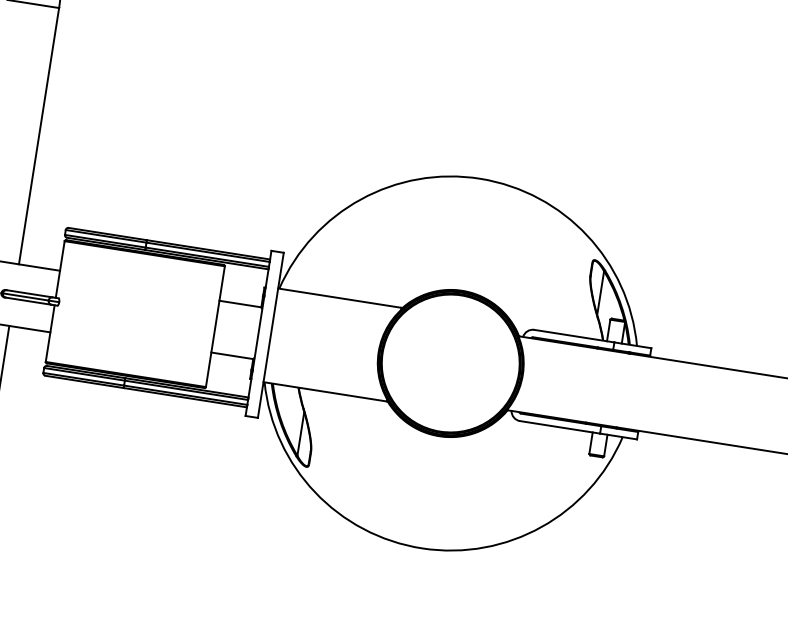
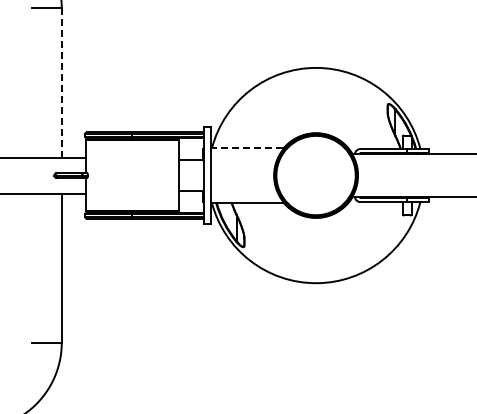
line: (38, 135) -> (61, 82), solid -> dashed
line: (340, 298) -> (247, 148), solid -> dashed

